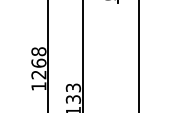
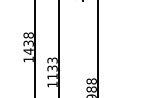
text: (38, 69) -> (28, 47), 1268 -> 1438

